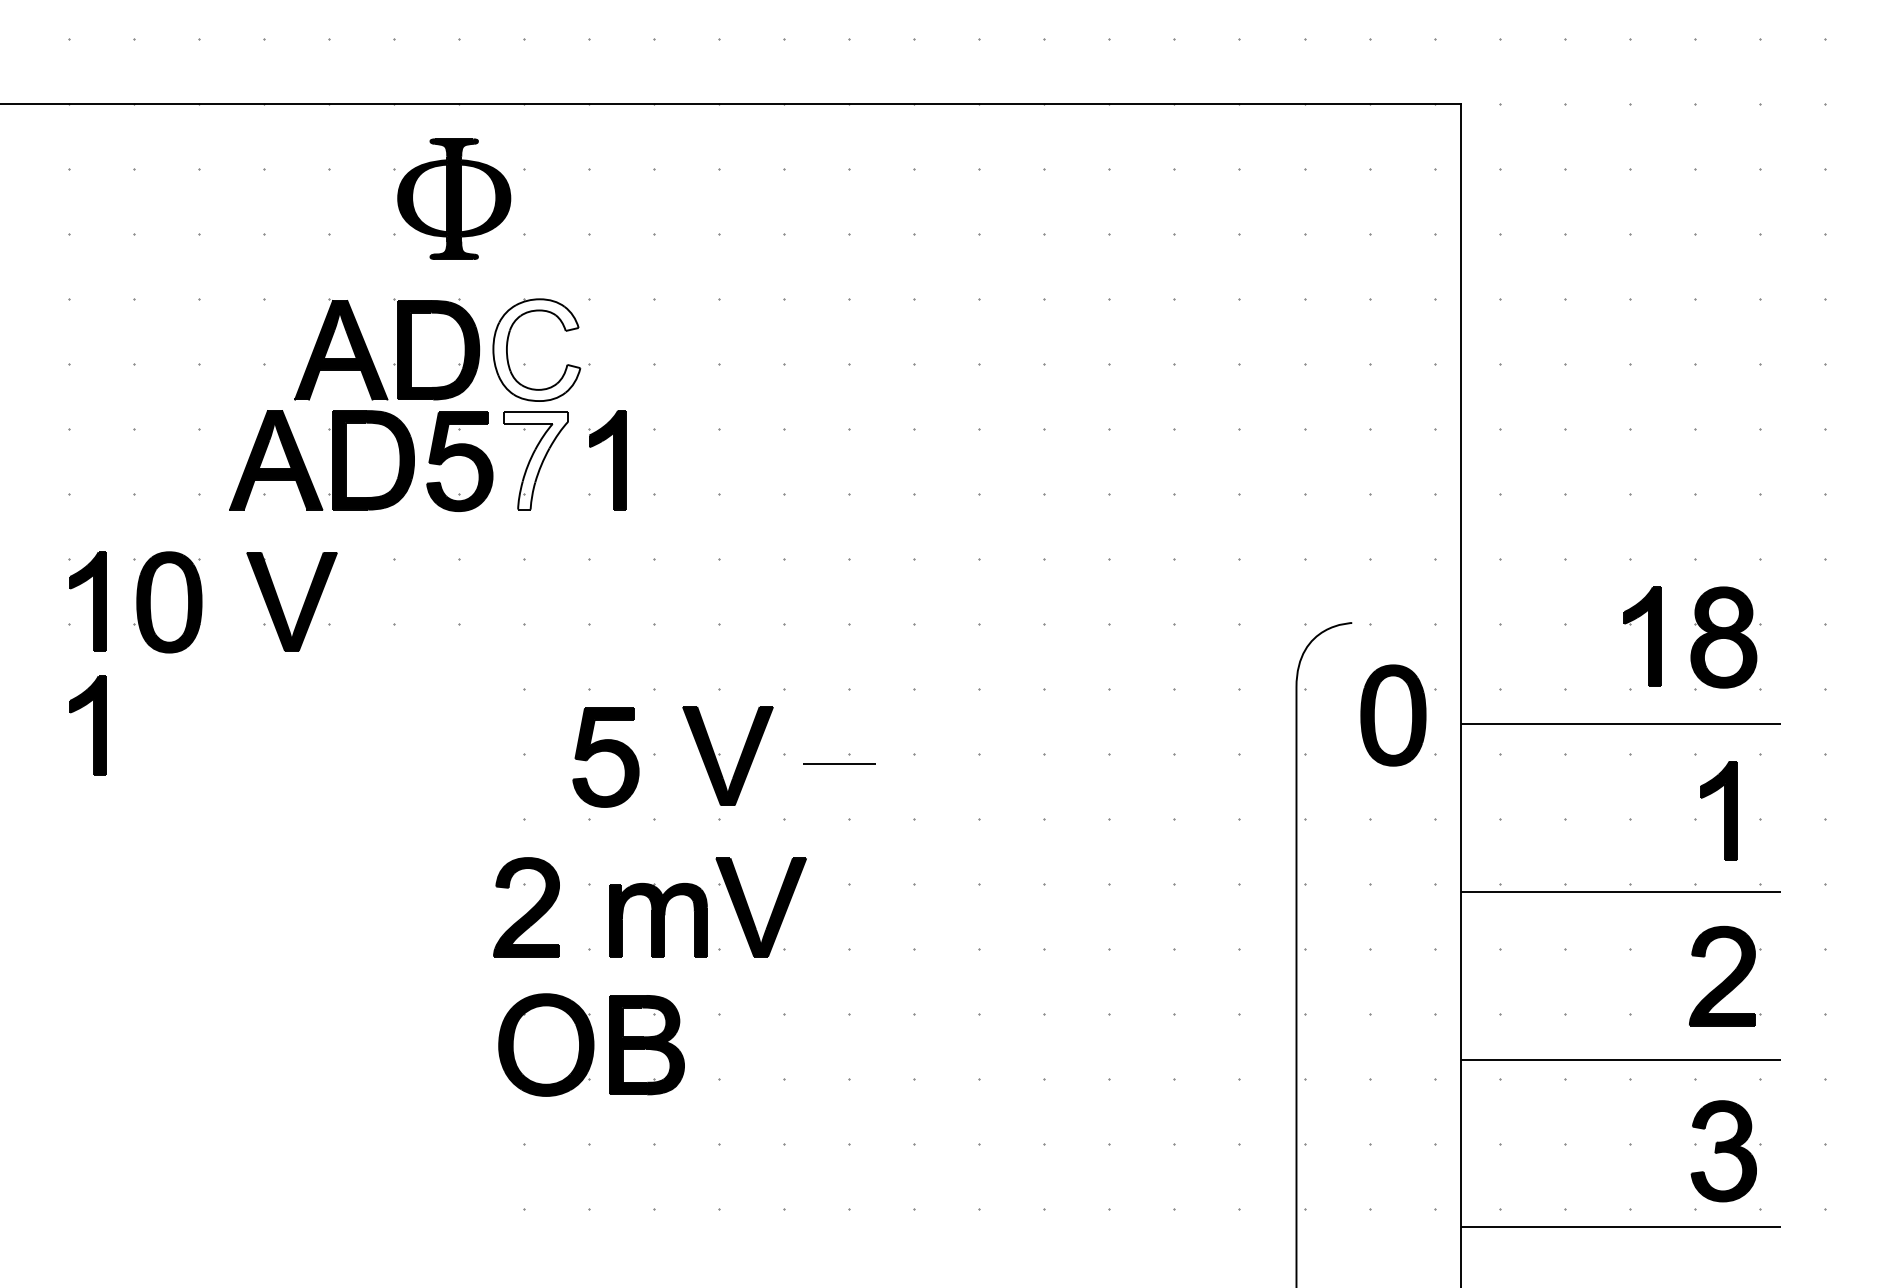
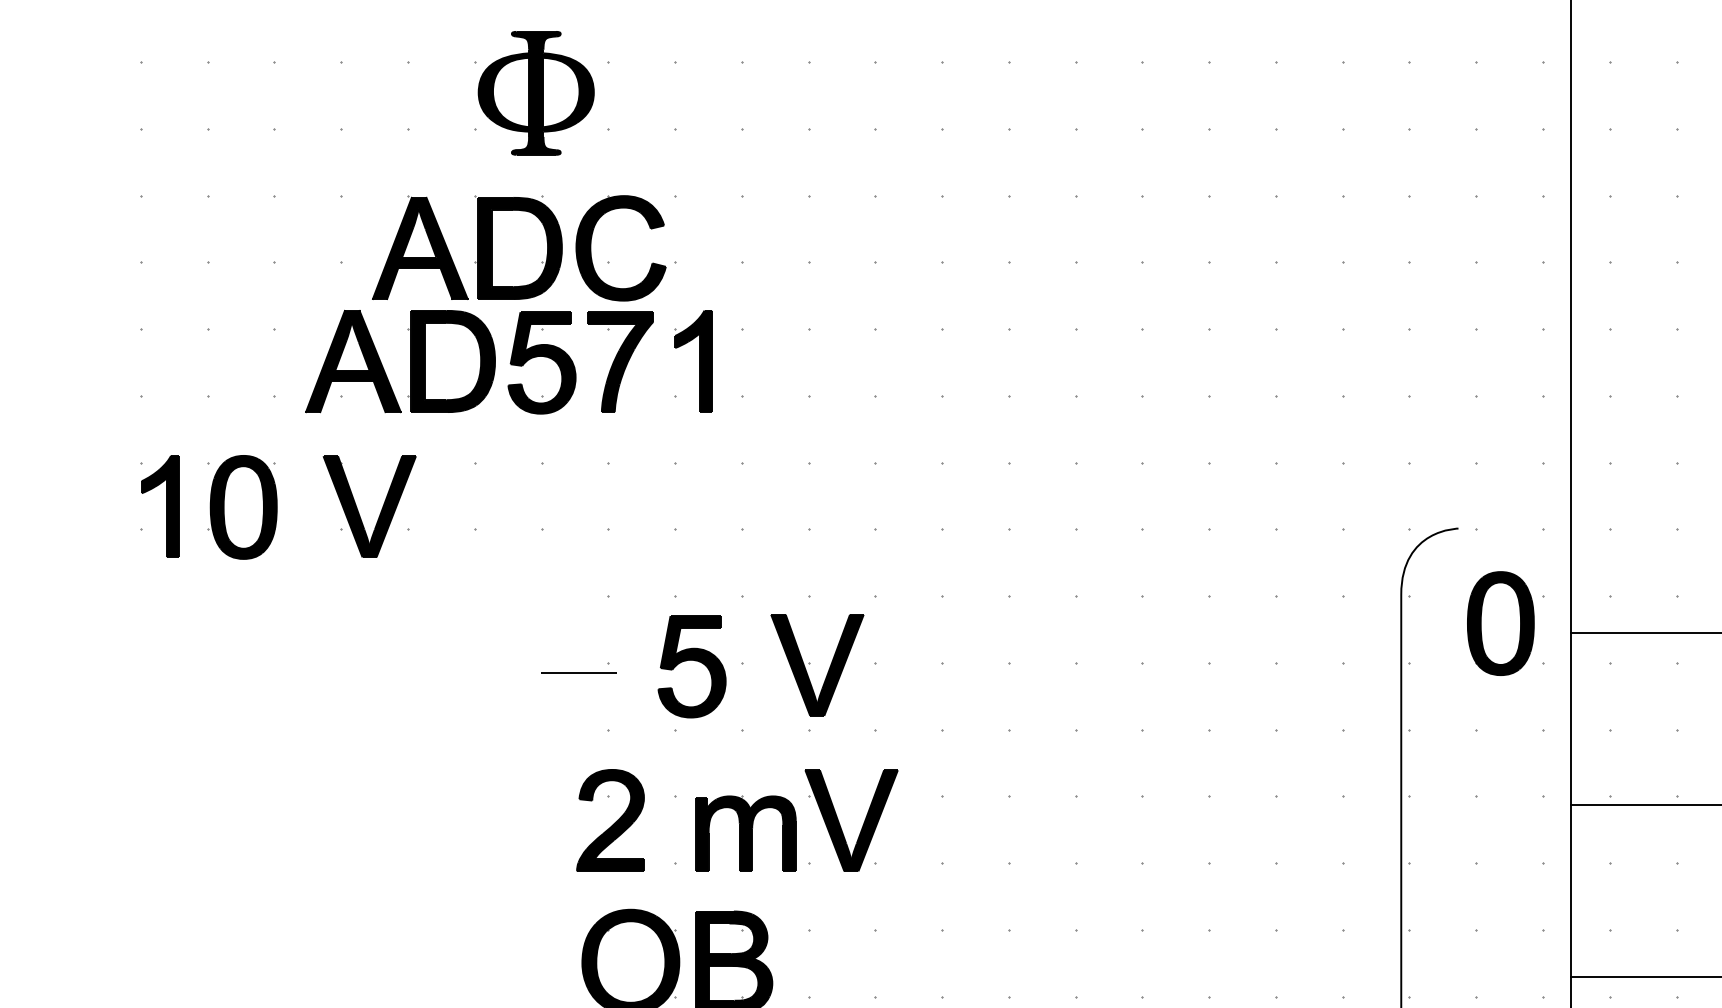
fill: (536, 350) -> (620, 248), added
fill: (536, 460) -> (620, 361), added
part: (87, 725) -> (159, 633), removed
line: (839, 763) -> (578, 672), moved

